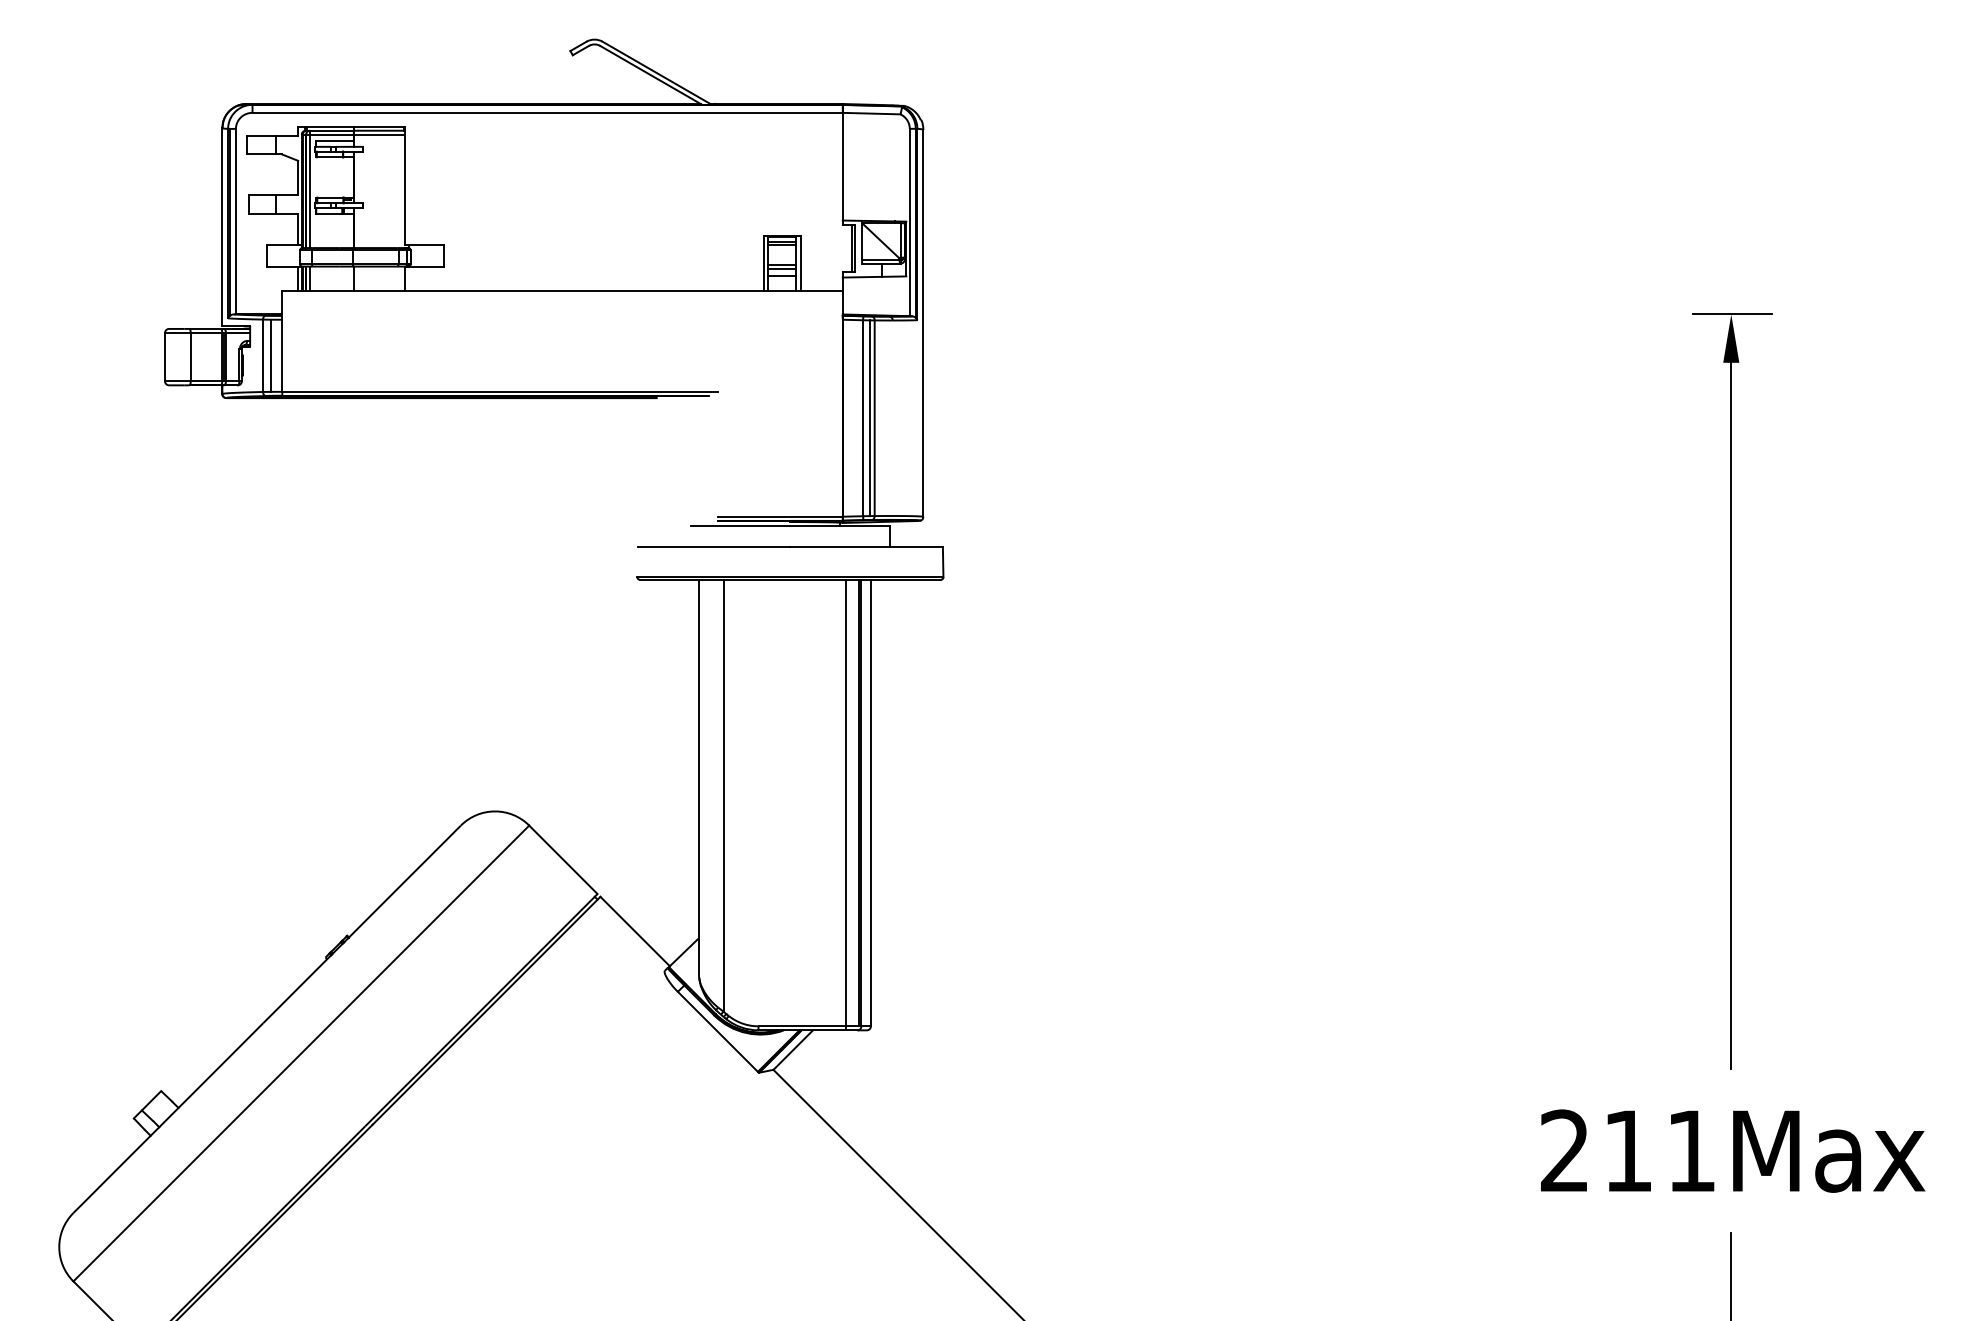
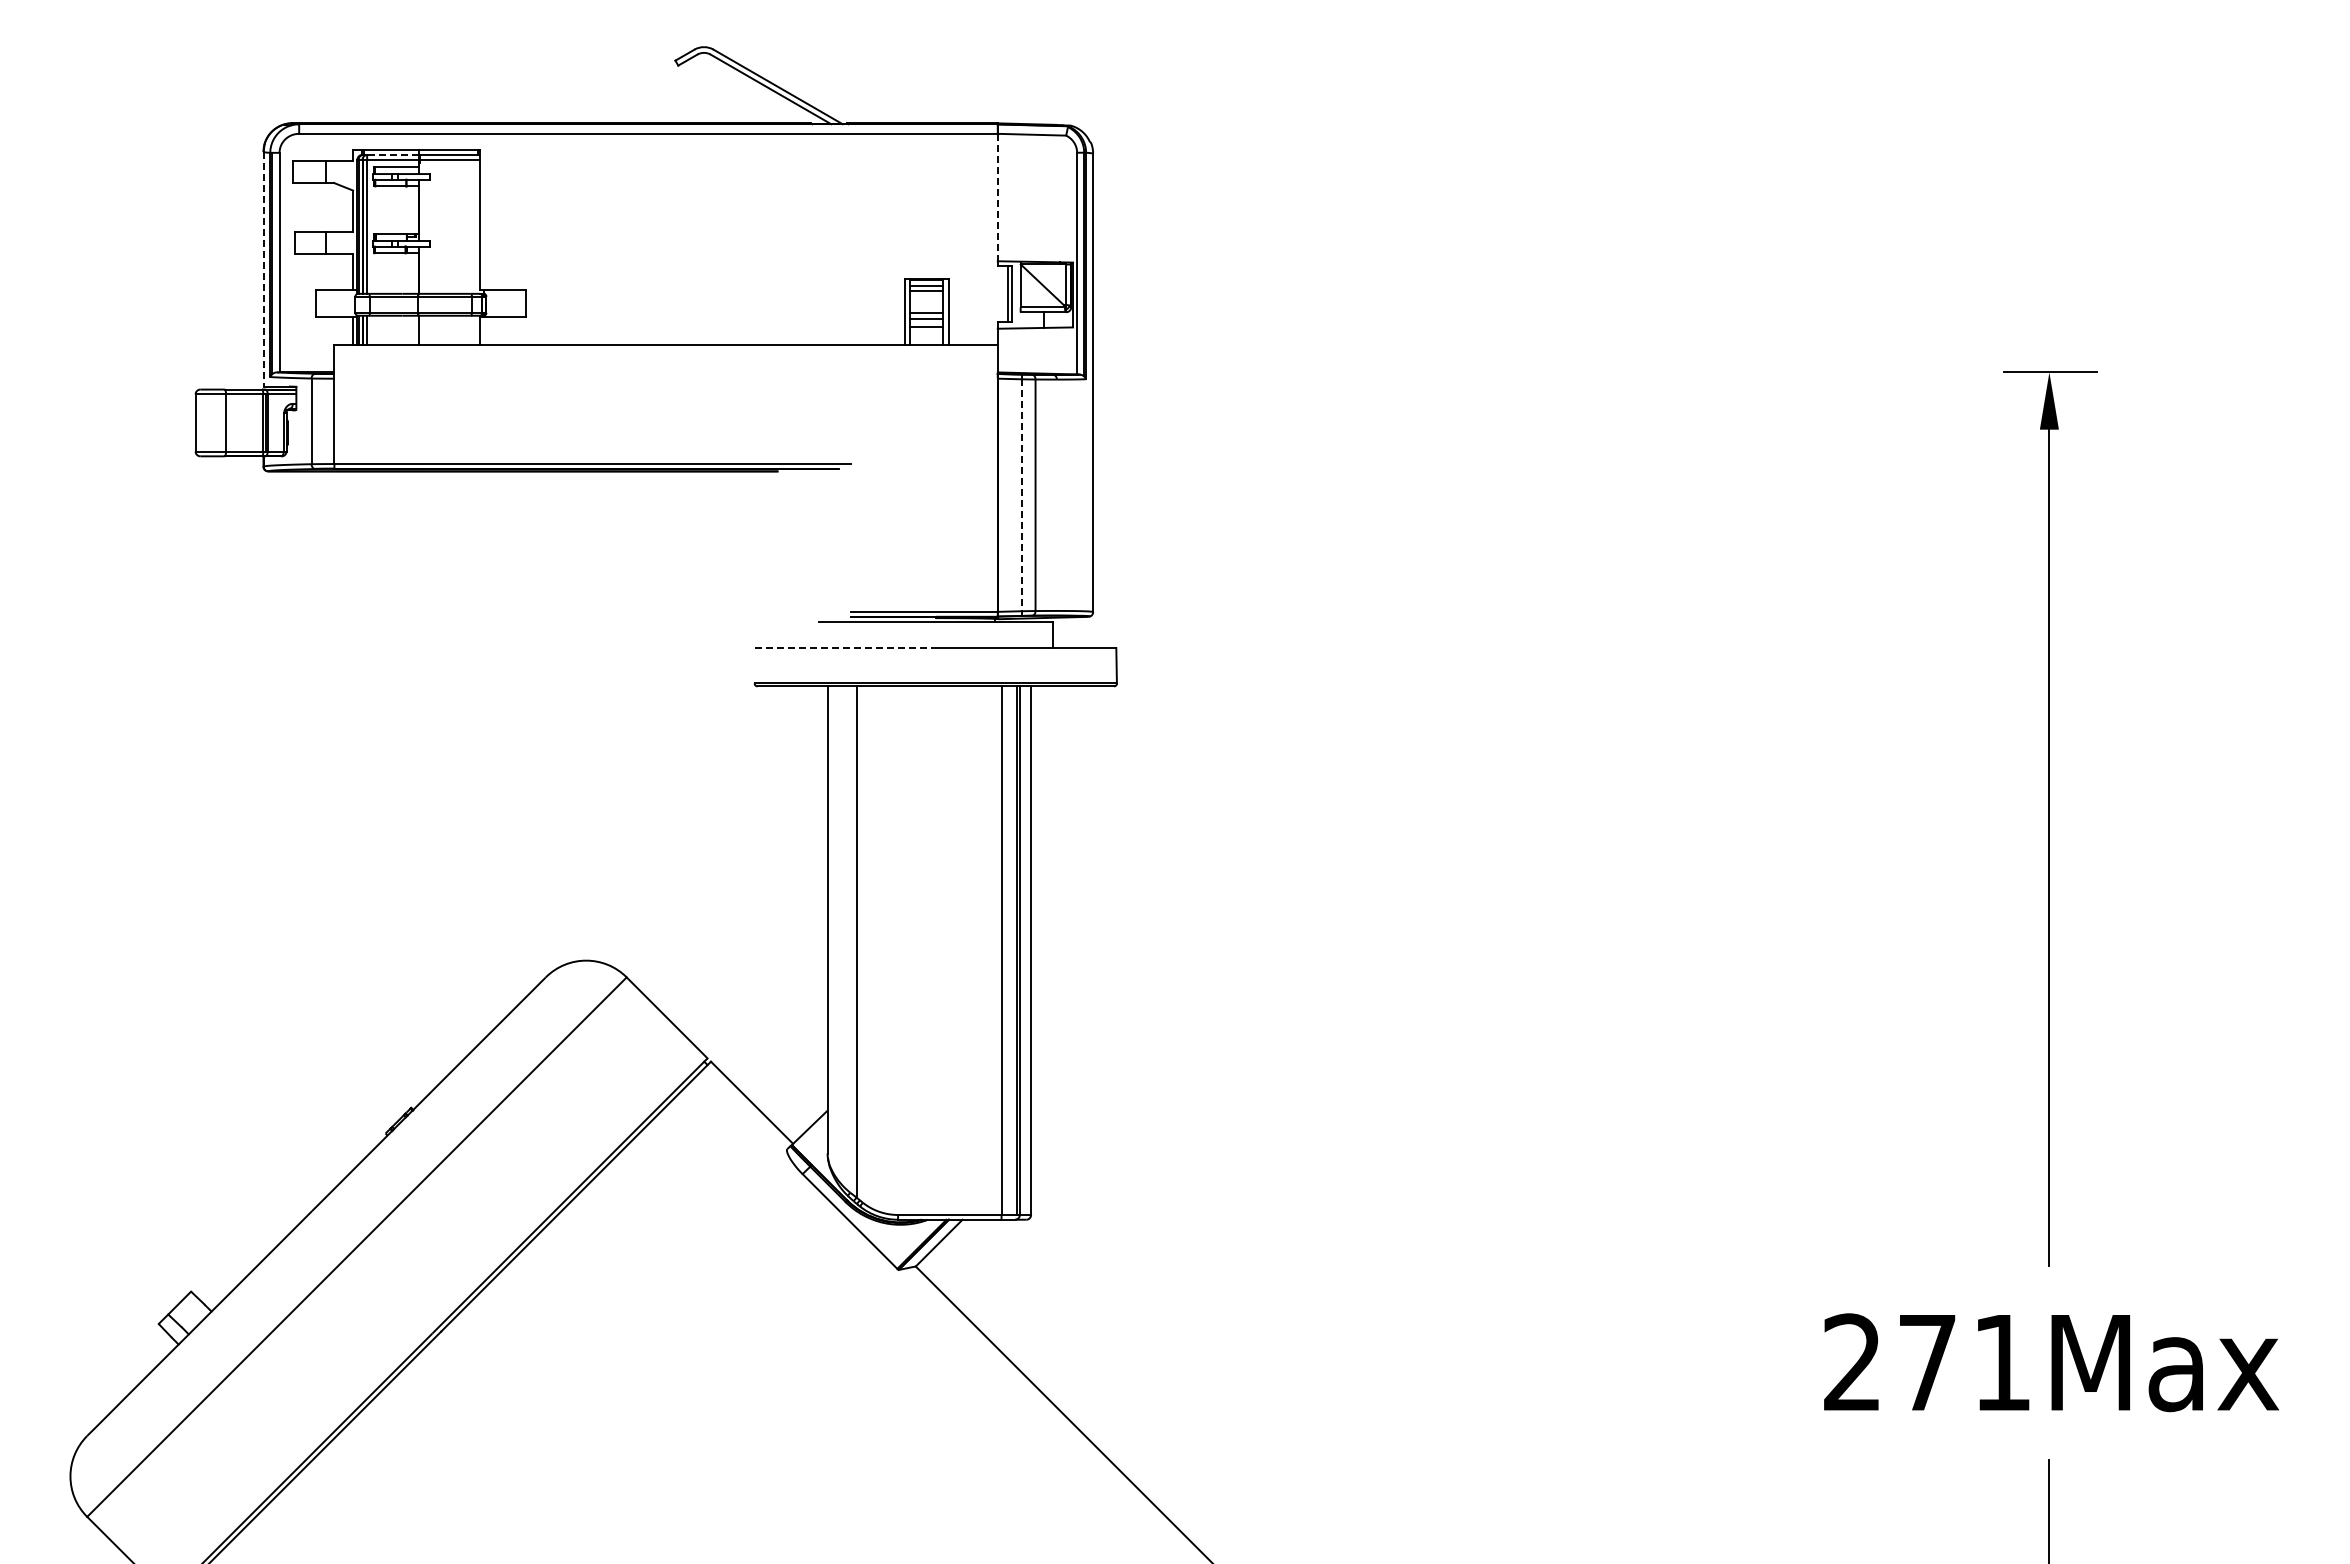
line: (332, 130) -> (393, 154), solid -> dashed
line: (842, 166) -> (997, 197), solid -> dashed
line: (222, 227) -> (263, 269), solid -> dashed
line: (270, 355) -> (320, 421), removed
line: (862, 418) -> (1021, 495), solid -> dashed
line: (869, 418) -> (1029, 495), removed
line: (714, 547) -> (846, 648), solid -> dashed
text: (1628, 1150) -> (1927, 1362), 211Max -> 271Max

